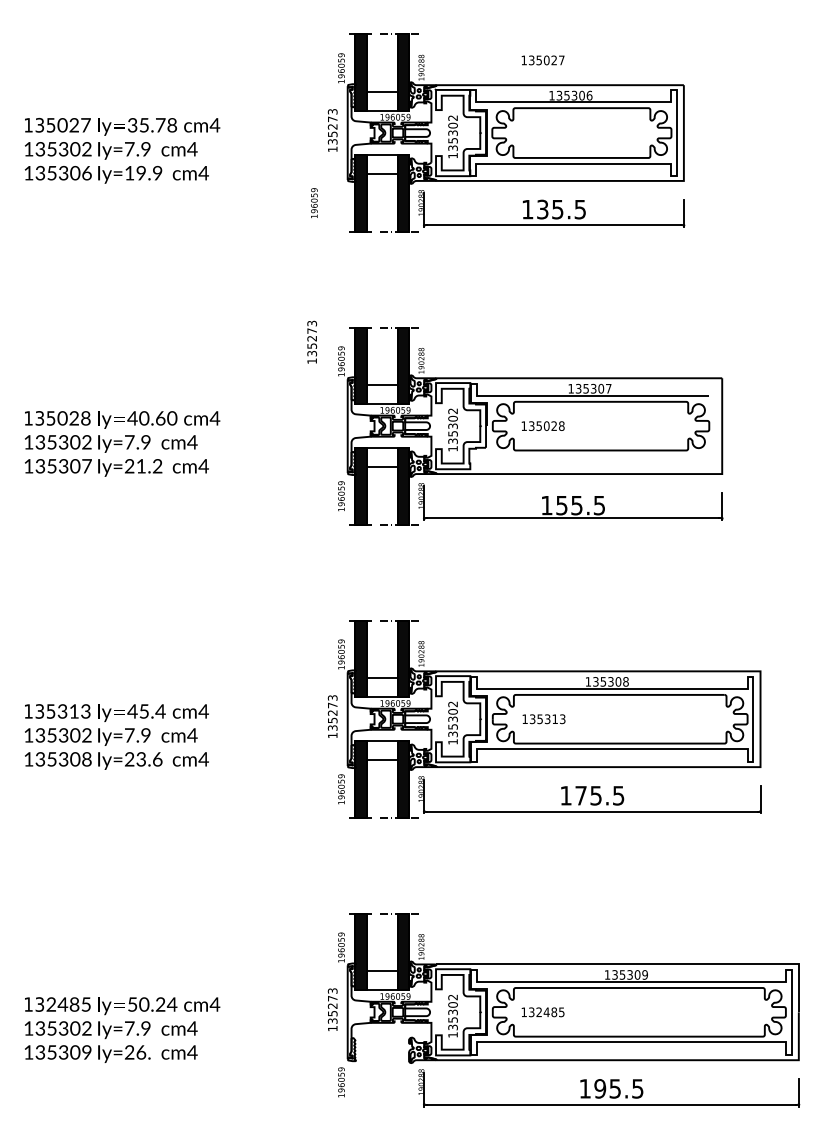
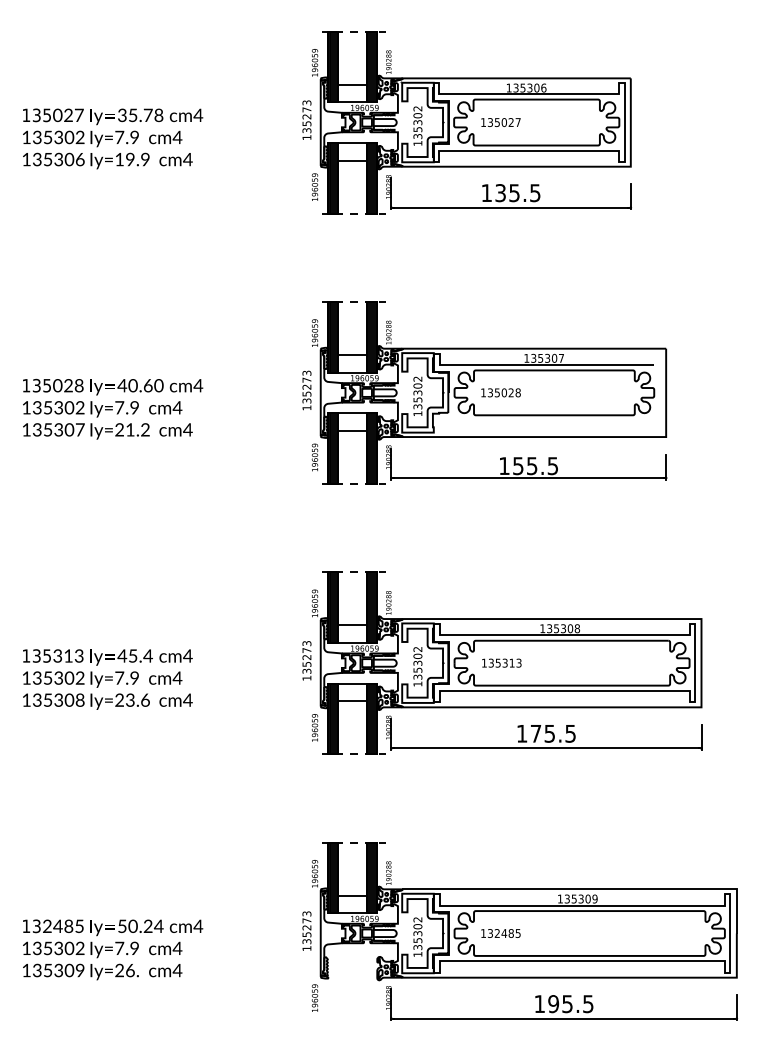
text: (542, 60) -> (500, 122), moved
text: (313, 202) -> (314, 186), moved
text: (311, 342) -> (306, 390), moved

